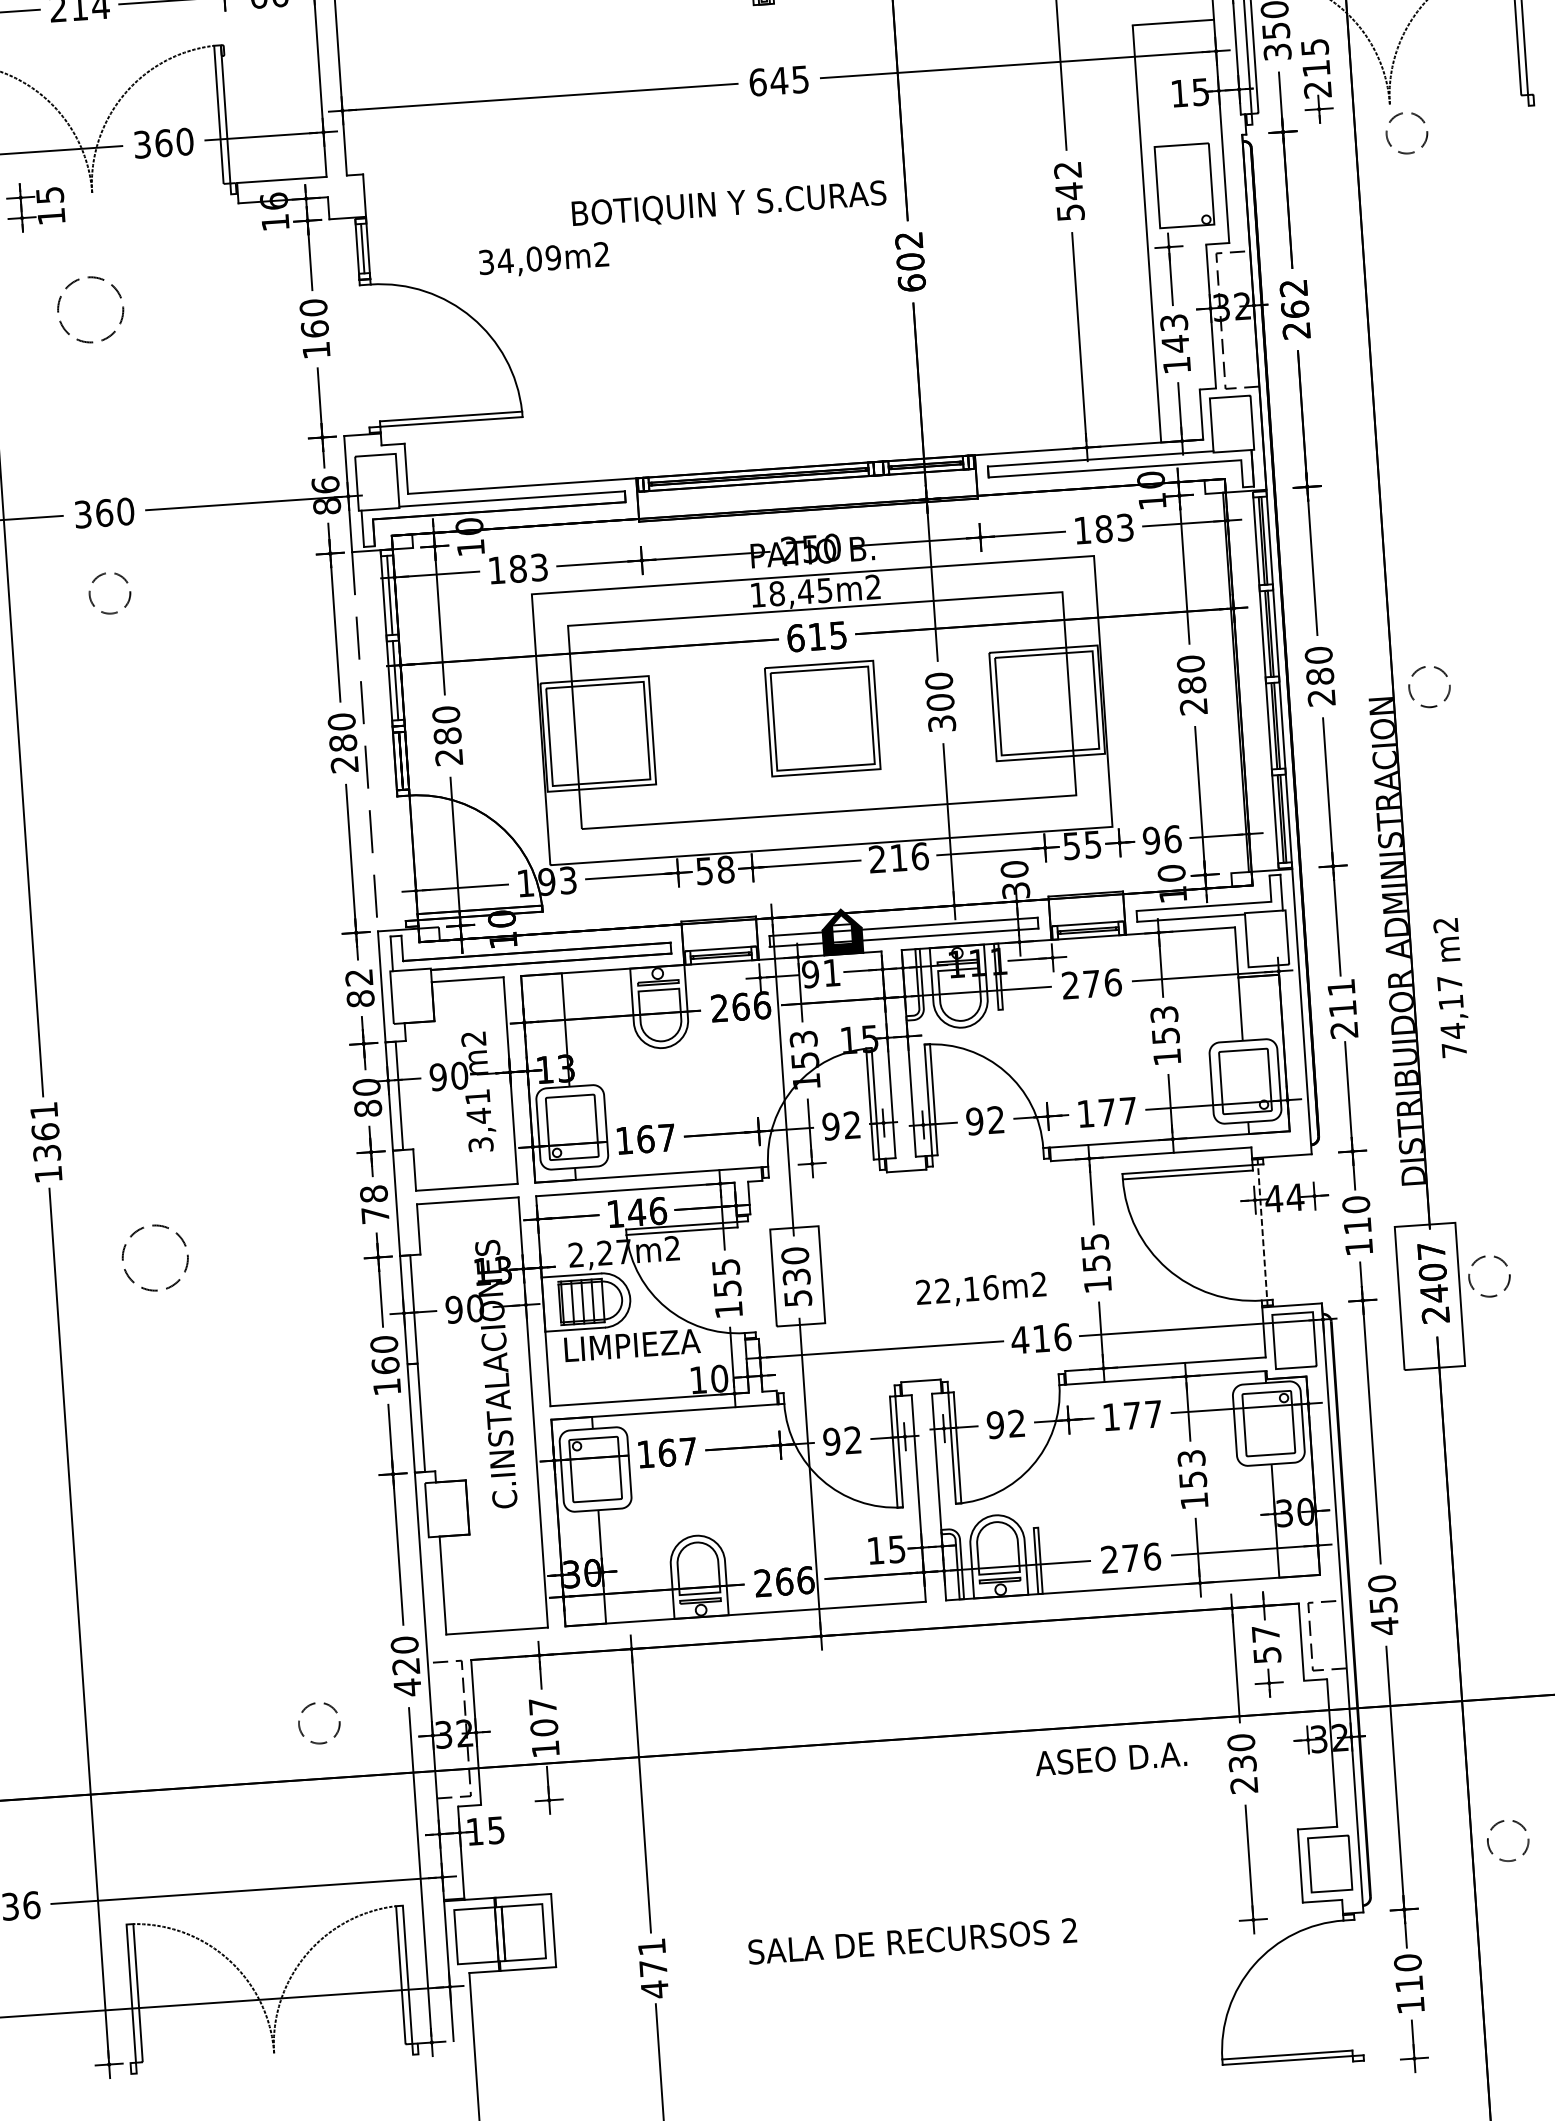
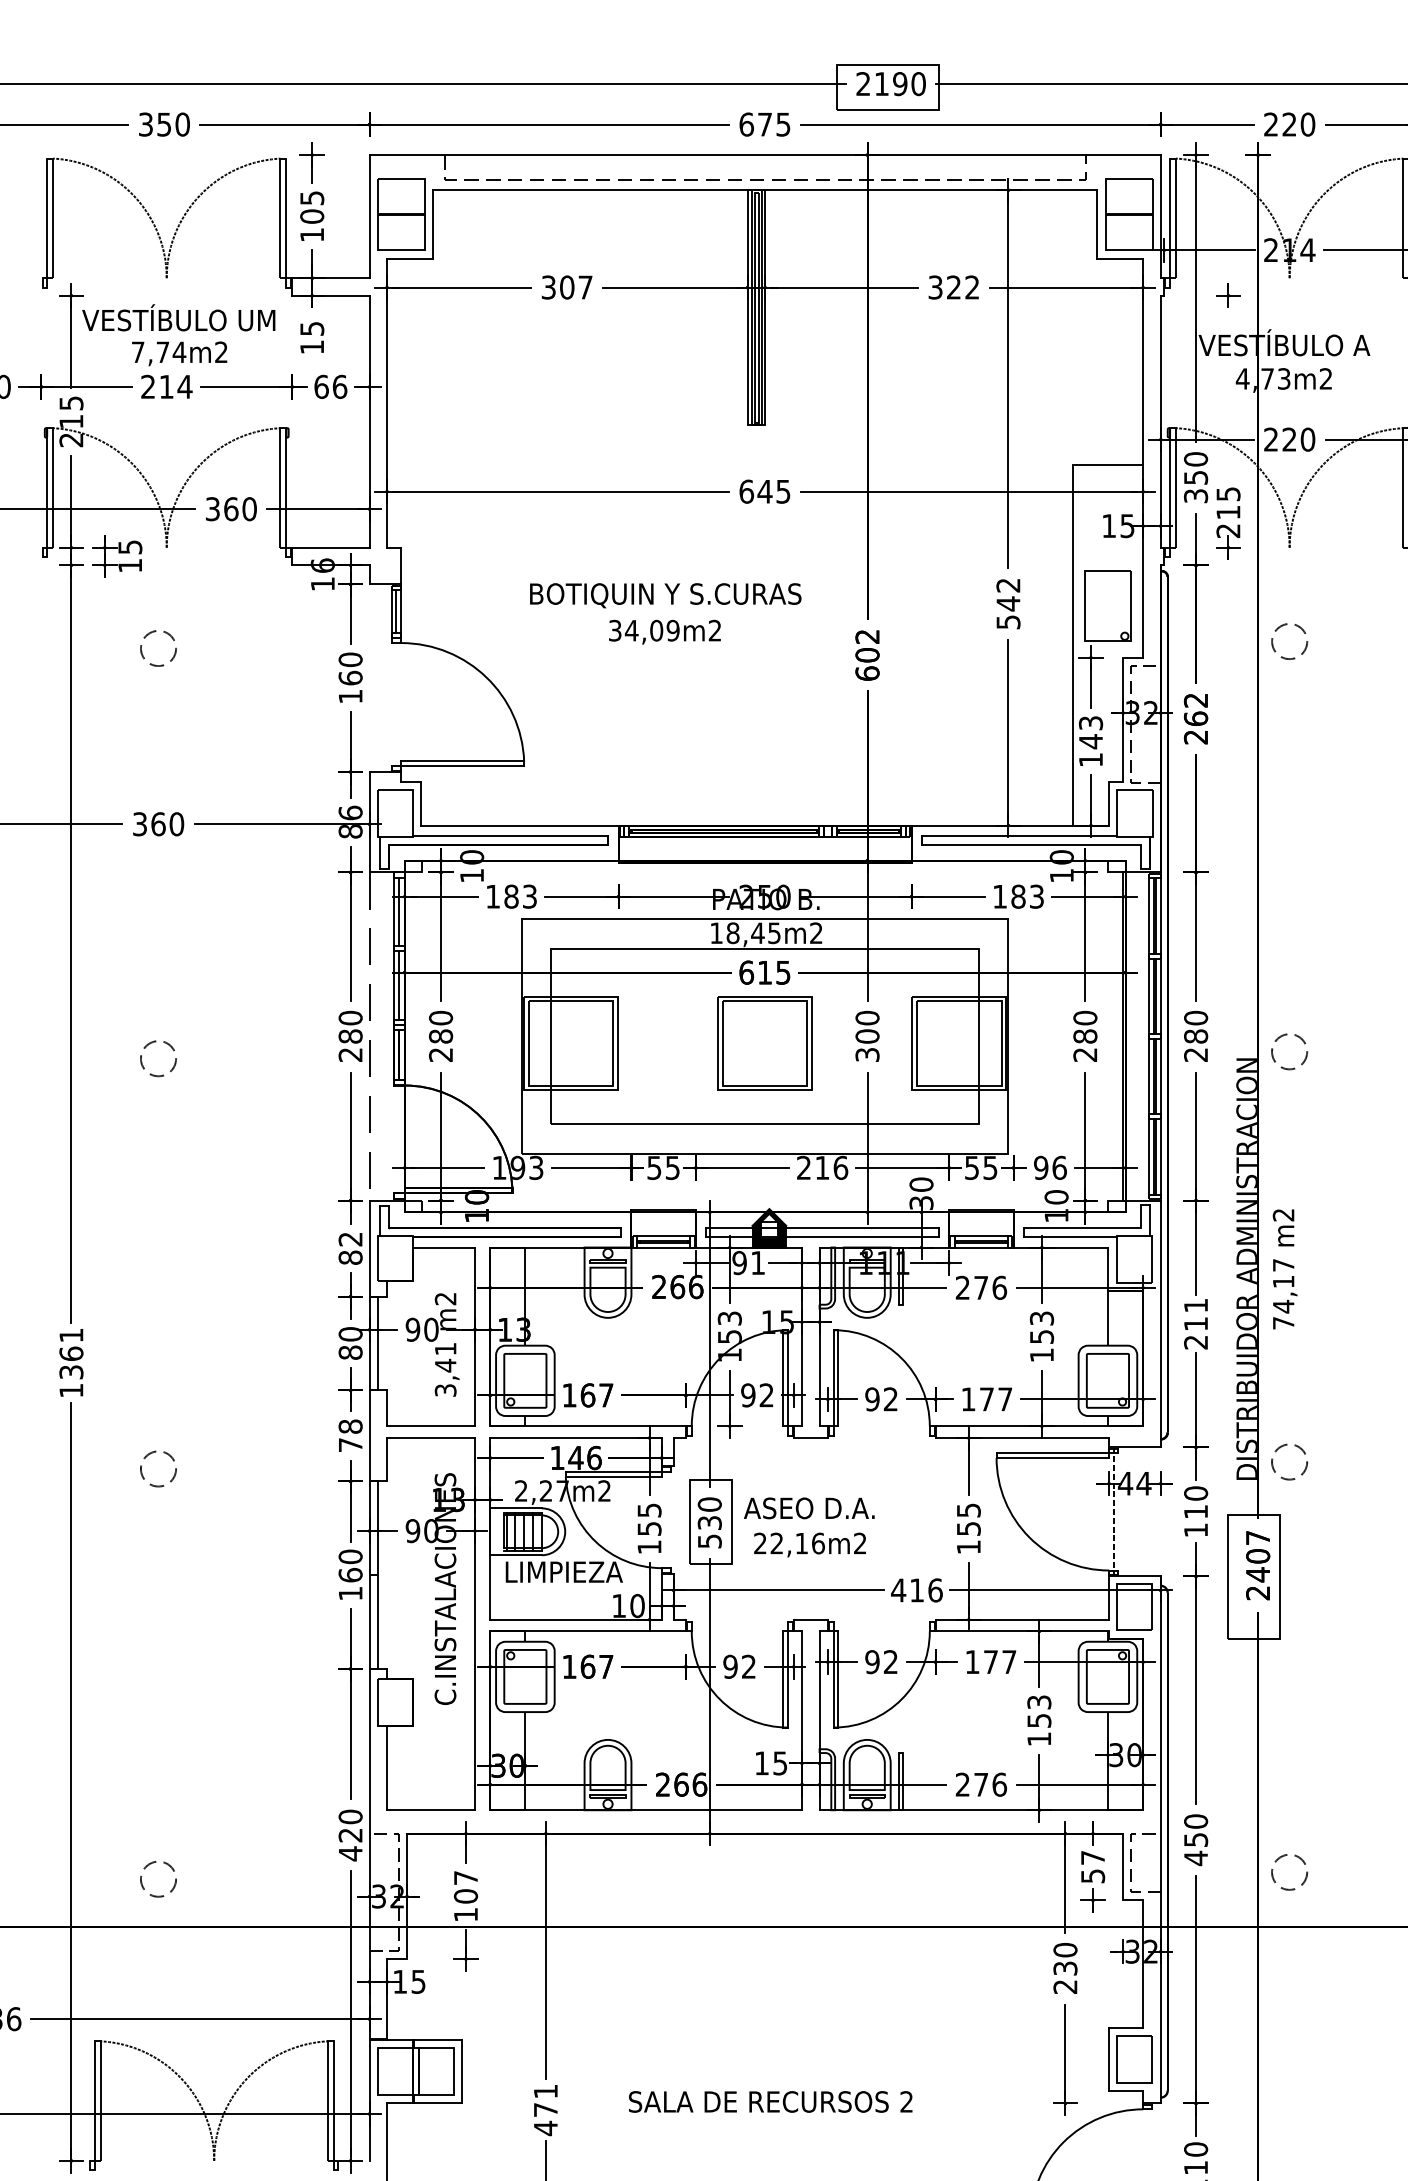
circle: (1406, 133) -> (1289, 641), moved
text: (728, 204) -> (665, 595), moved
text: (543, 259) -> (664, 631), moved
circle: (90, 309) -> (158, 648), size x0.62
circle: (109, 593) -> (158, 1058), moved
text: (725, 869) -> (672, 1167), 58 -> 55
text: (1451, 988) -> (1284, 1269), moved
circle: (155, 1257) -> (158, 1468), size x0.62
circle: (1489, 1275) -> (1289, 1461), moved
text: (980, 1289) -> (809, 1544), moved
circle: (319, 1723) -> (158, 1879), moved
text: (1111, 1758) -> (809, 1508), moved
circle: (1508, 1841) -> (1289, 1872), moved

